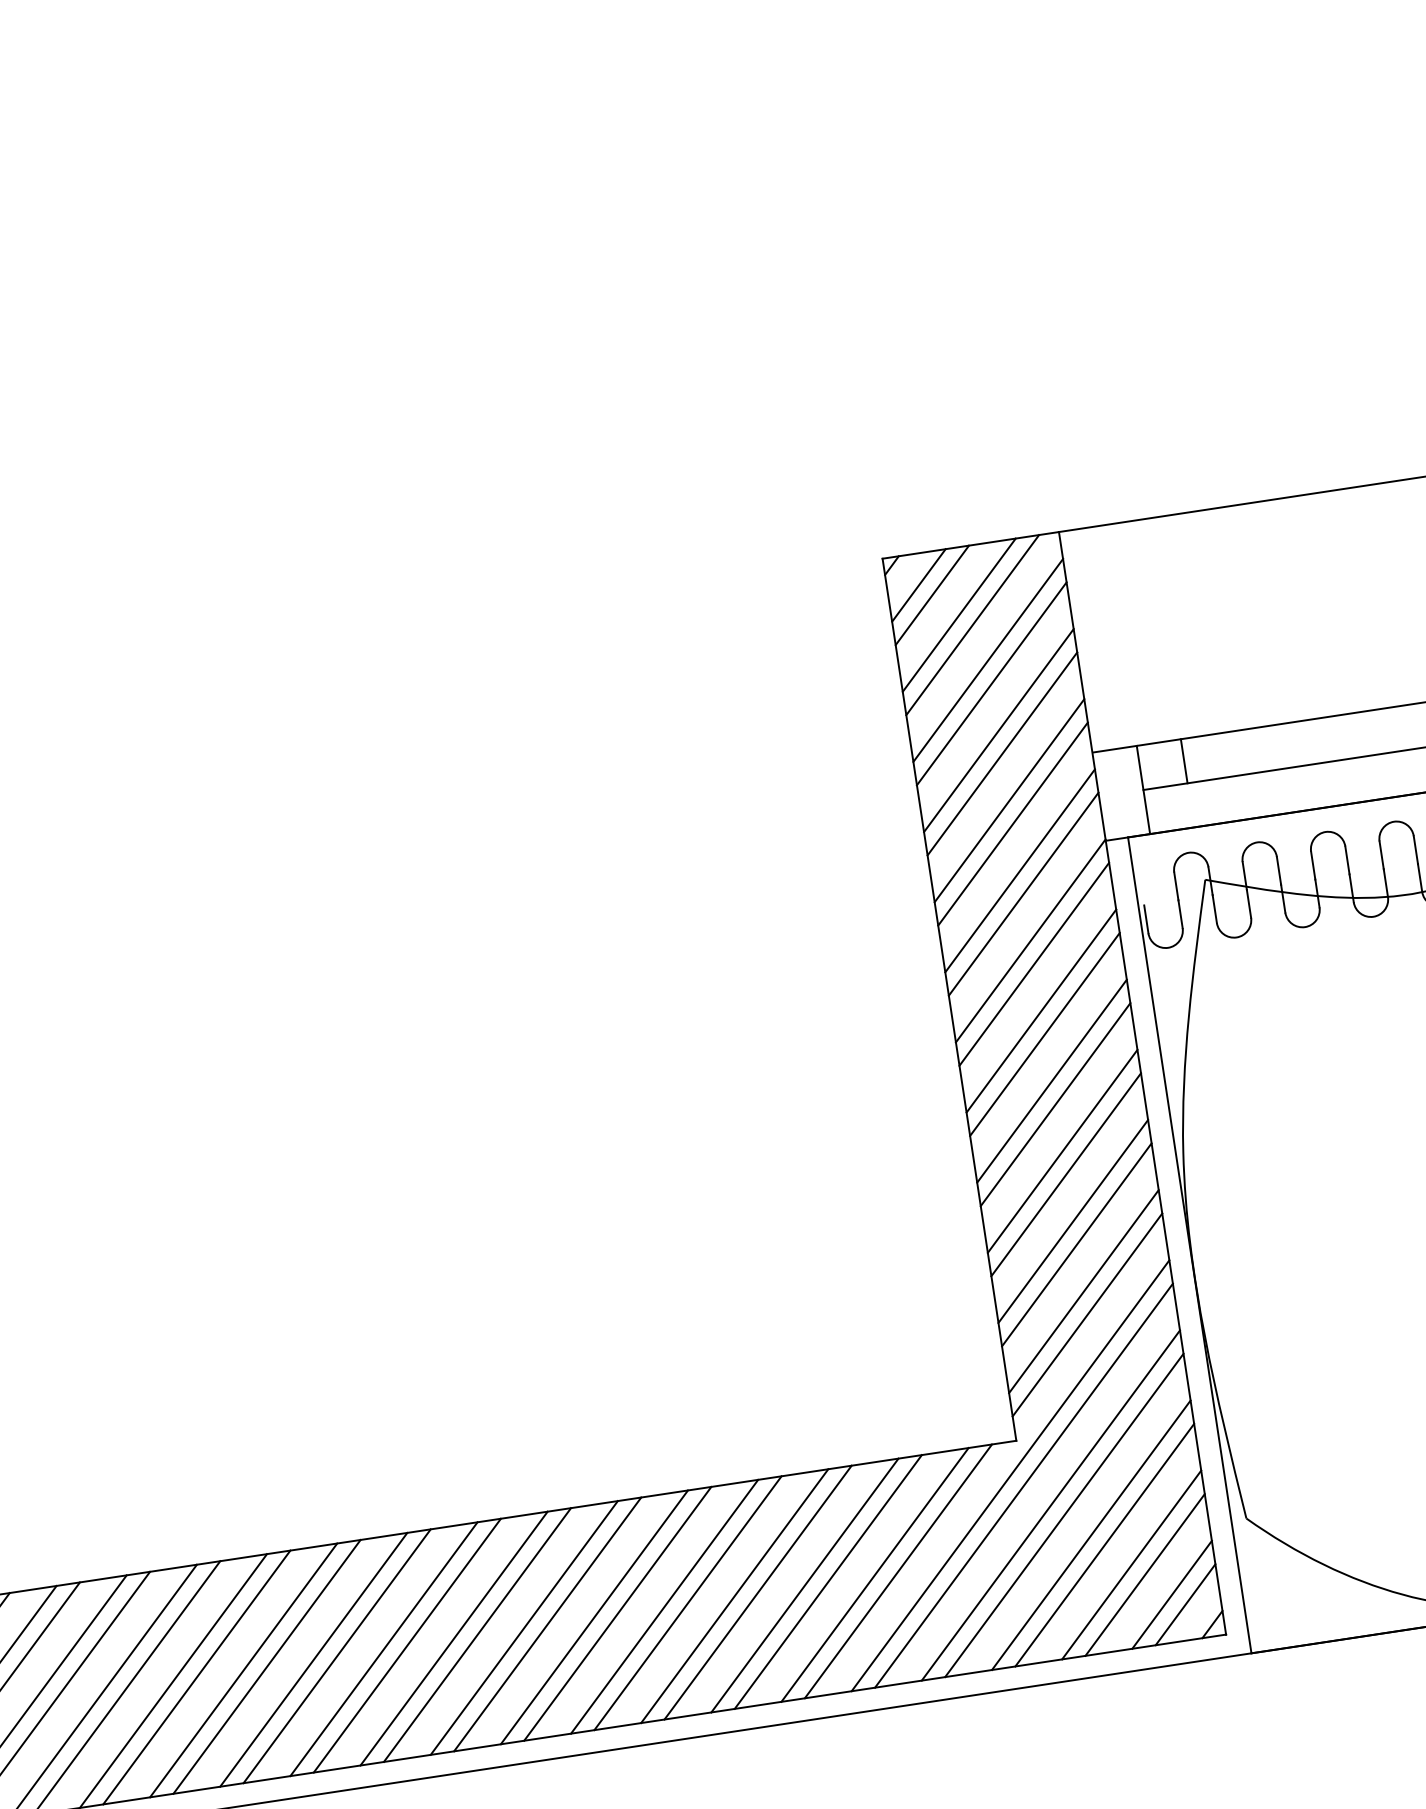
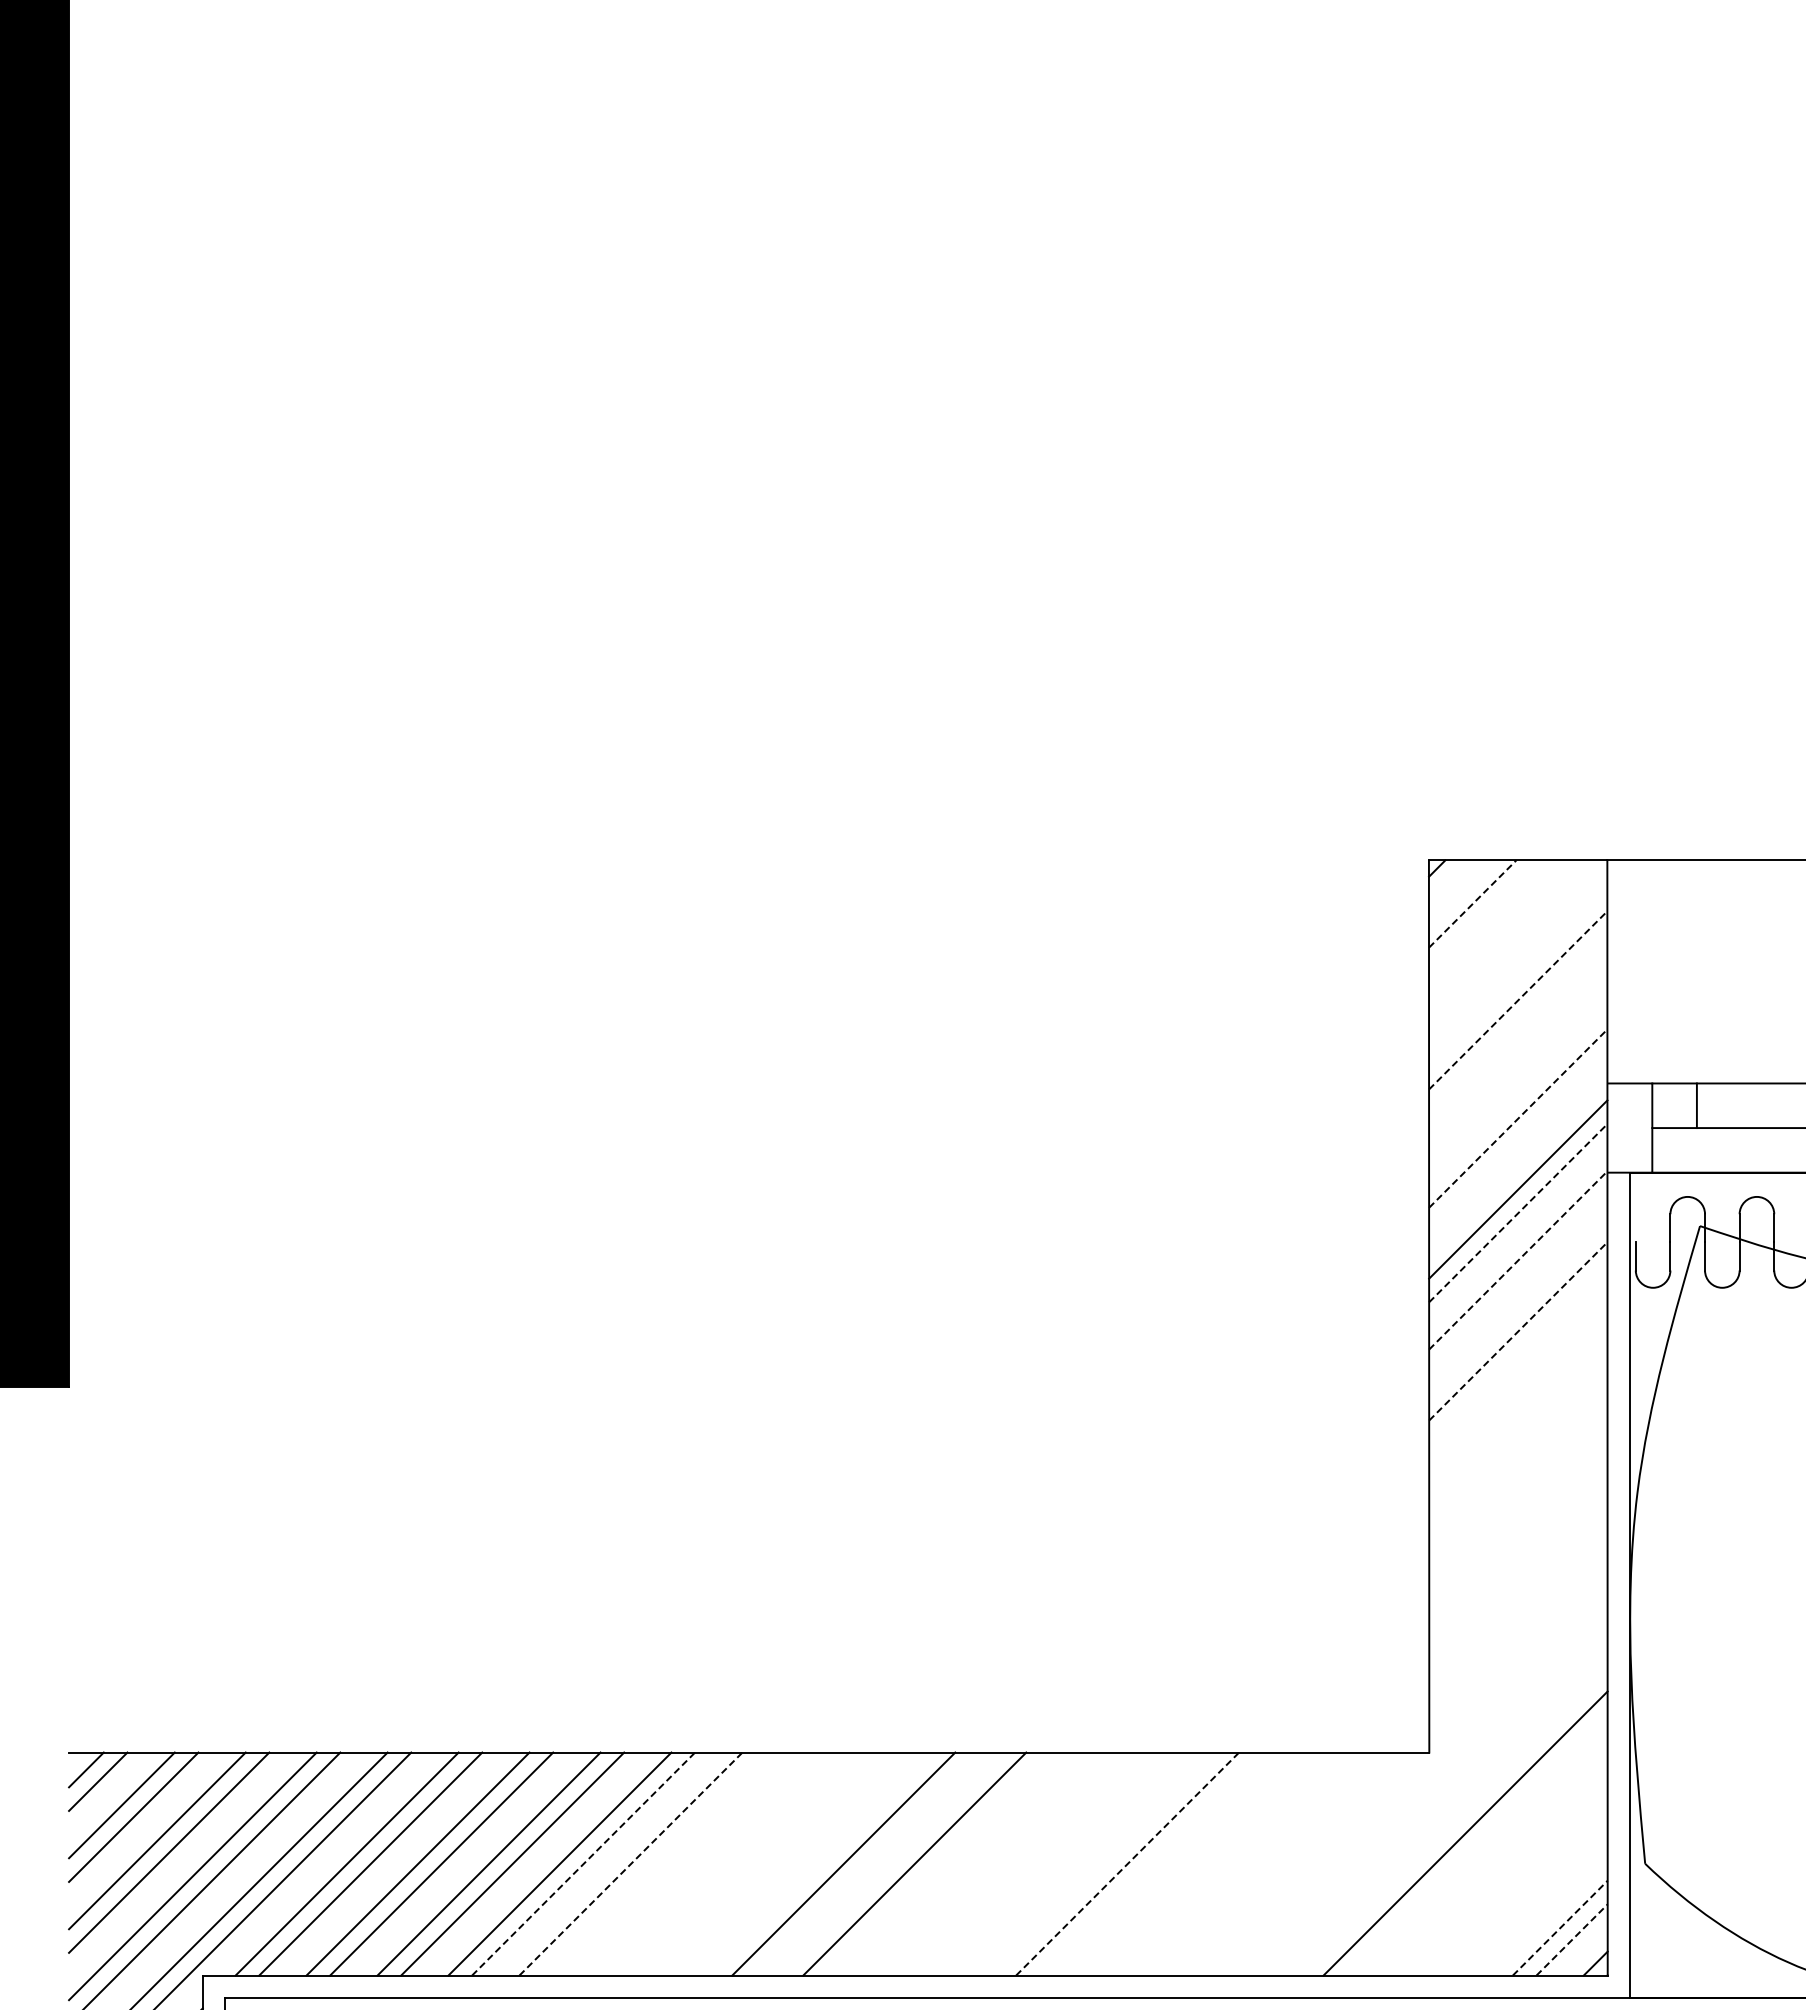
line: (918, 585) -> (1460, 892), removed
line: (932, 595) -> (1472, 904), solid -> dashed
line: (959, 614) -> (1496, 927), removed
line: (973, 625) -> (1508, 939), removed
line: (988, 660) -> (1518, 976), removed
line: (992, 683) -> (1518, 1000), solid -> dashed
line: (999, 730) -> (1518, 1047), removed
line: (1002, 754) -> (1518, 1071), removed
line: (1009, 800) -> (1518, 1118), solid -> dashed
line: (1013, 824) -> (1518, 1142), removed
line: (1023, 893) -> (1518, 1212), solid -> dashed
line: (1030, 940) -> (1518, 1260), solid -> dashed
line: (1034, 963) -> (1518, 1283), removed
line: (1041, 1011) -> (1518, 1331), solid -> dashed
line: (1045, 1033) -> (1518, 1354), removed
line: (1052, 1081) -> (1518, 1402), removed
line: (1055, 1104) -> (1518, 1425), removed
line: (1062, 1151) -> (1518, 1473), removed
line: (1066, 1174) -> (1518, 1496), removed
line: (1073, 1221) -> (1518, 1544), removed
line: (1076, 1244) -> (1518, 1567), removed
line: (1083, 1290) -> (1518, 1614), removed
line: (1087, 1314) -> (1518, 1638), removed
line: (1010, 1475) -> (1418, 1785), removed
line: (1023, 1485) -> (1429, 1797), removed
line: (1050, 1505) -> (1453, 1821), removed
line: (1090, 1534) -> (1488, 1856), removed
line: (1104, 1544) -> (1500, 1868), removed
line: (1131, 1564) -> (1524, 1892), removed
line: (897, 1570) -> (1292, 1863), removed
line: (874, 1574) -> (1269, 1863), removed
line: (1145, 1575) -> (1536, 1904), removed
line: (827, 1581) -> (1221, 1863), removed
line: (804, 1585) -> (1198, 1863), removed
line: (757, 1592) -> (1150, 1863), removed
line: (1172, 1594) -> (1560, 1927), solid -> dashed
line: (734, 1596) -> (1127, 1864), solid -> dashed
line: (687, 1602) -> (1079, 1863), removed
line: (1185, 1604) -> (1572, 1939), solid -> dashed
line: (664, 1606) -> (1056, 1863), removed
line: (616, 1613) -> (1008, 1863), removed
line: (594, 1616) -> (985, 1863), removed
line: (546, 1624) -> (937, 1863), removed
line: (476, 1634) -> (866, 1863), removed
line: (407, 1645) -> (796, 1863), removed
line: (383, 1648) -> (772, 1863), removed
line: (337, 1655) -> (725, 1863), removed
line: (313, 1659) -> (701, 1863), removed
line: (266, 1666) -> (654, 1863), removed
line: (243, 1670) -> (630, 1864), solid -> dashed
line: (196, 1677) -> (583, 1864), solid -> dashed

